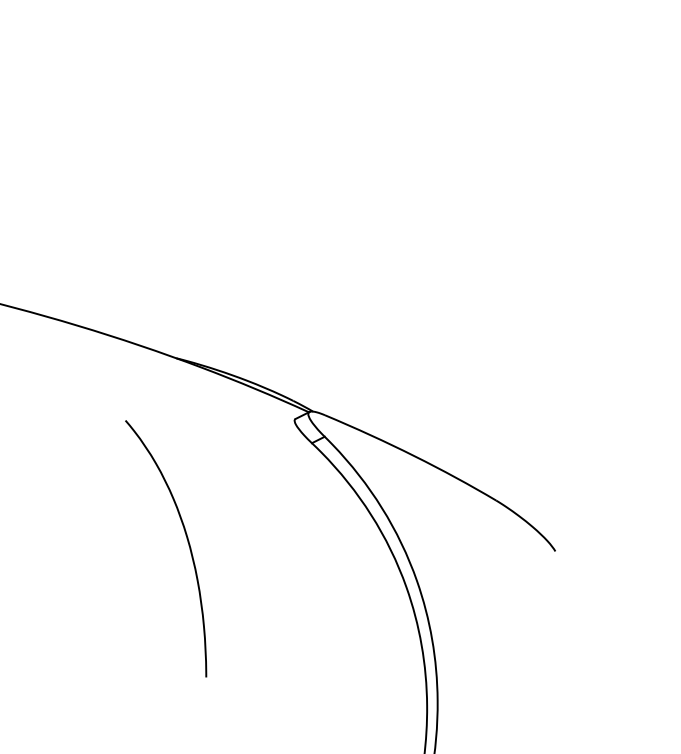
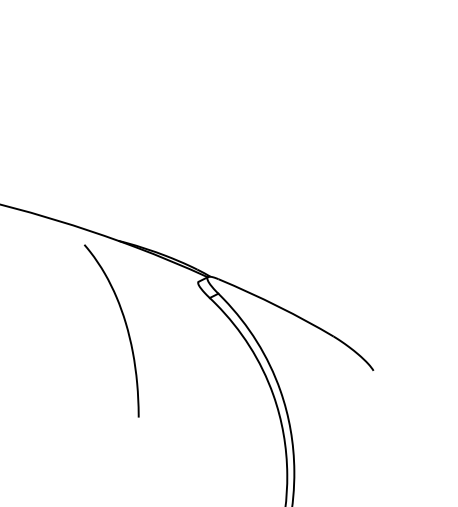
curve: (186, 542) -> (125, 326), moved

